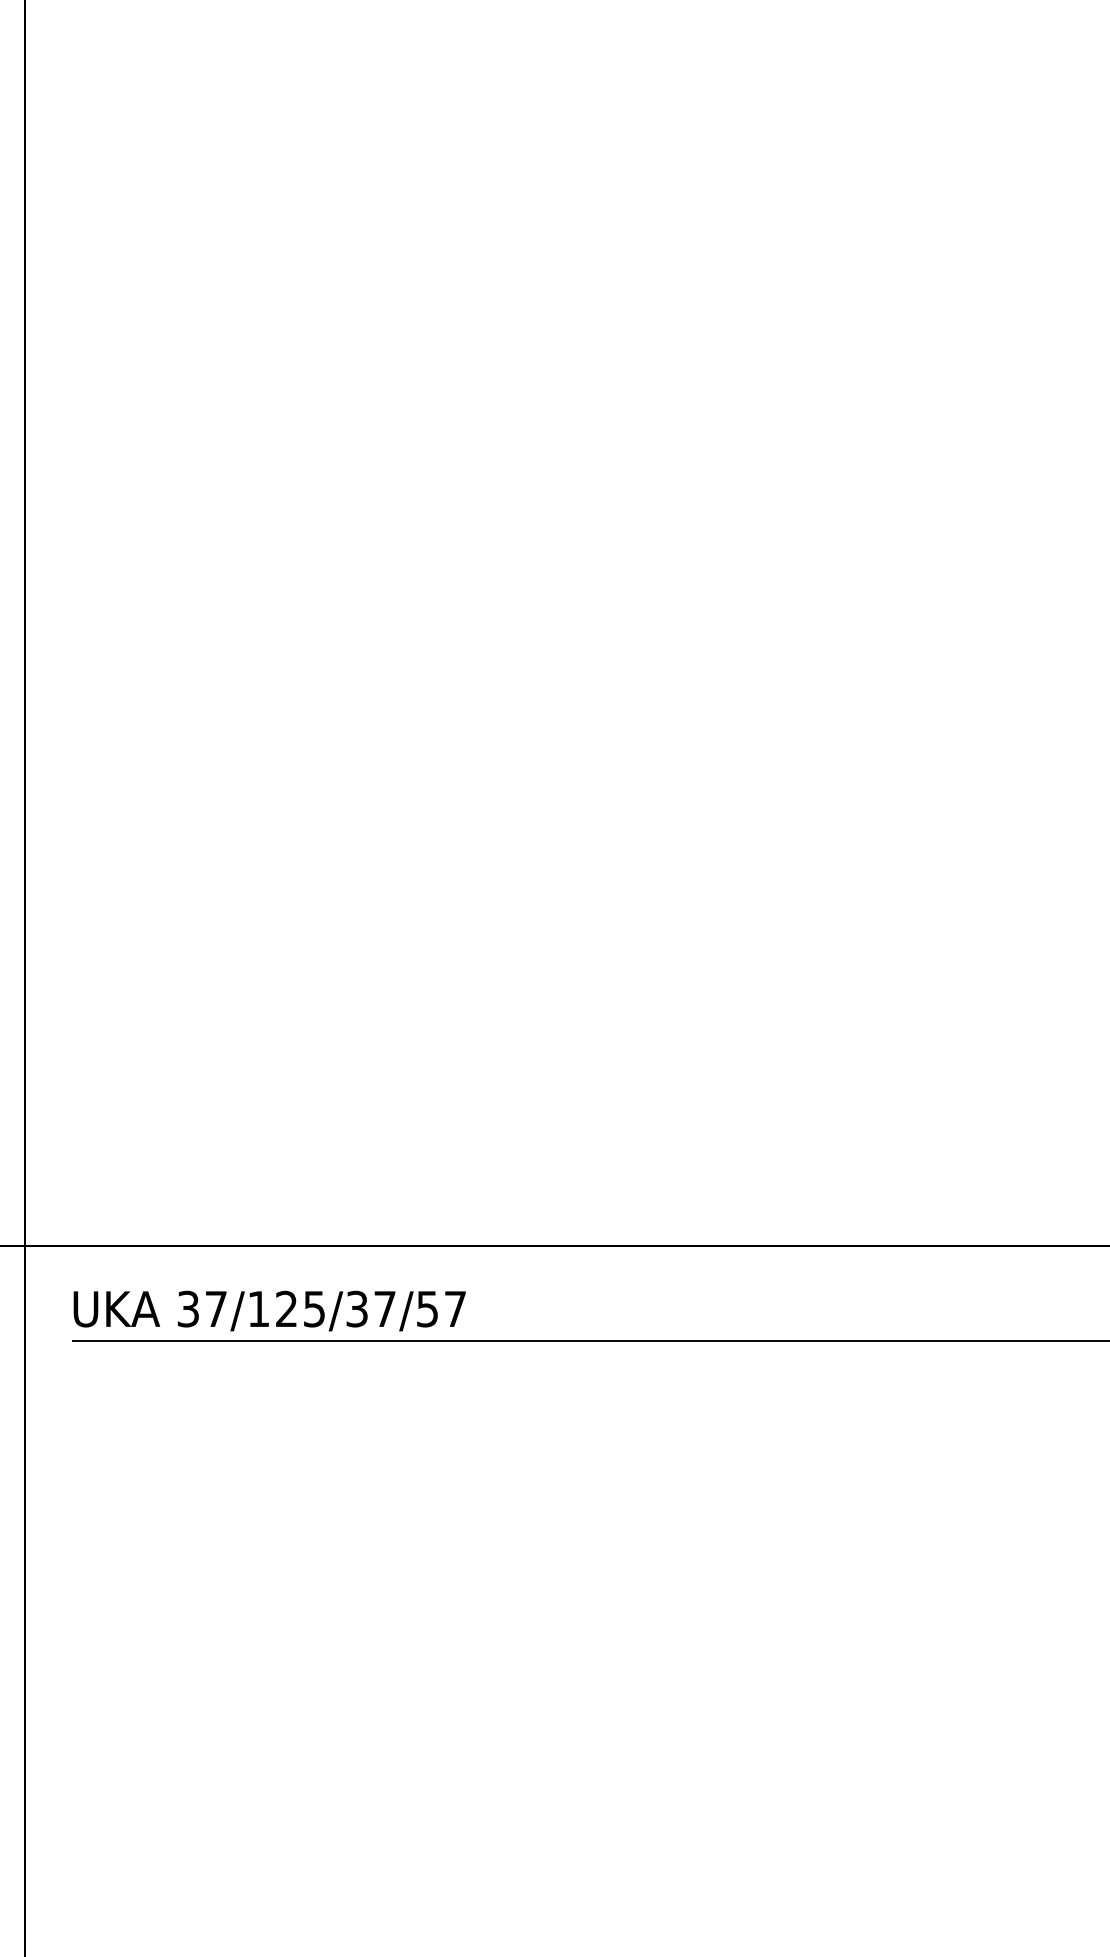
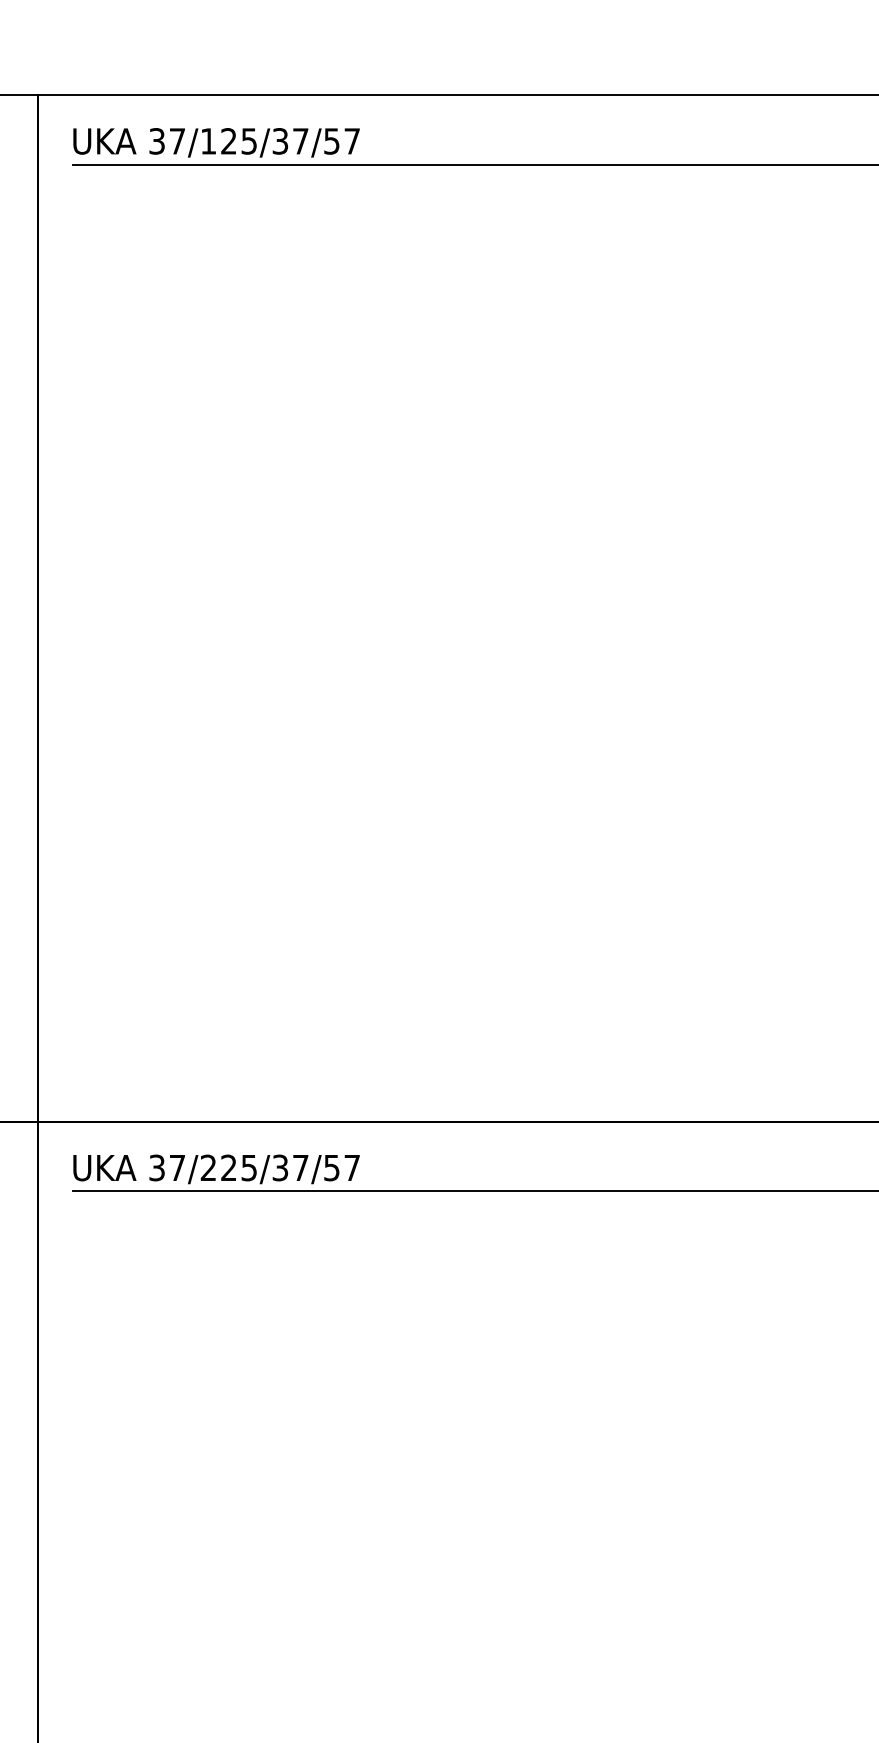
text: (257, 1308) -> (207, 1167), 37/125/37/57 -> 37/225/37/57

